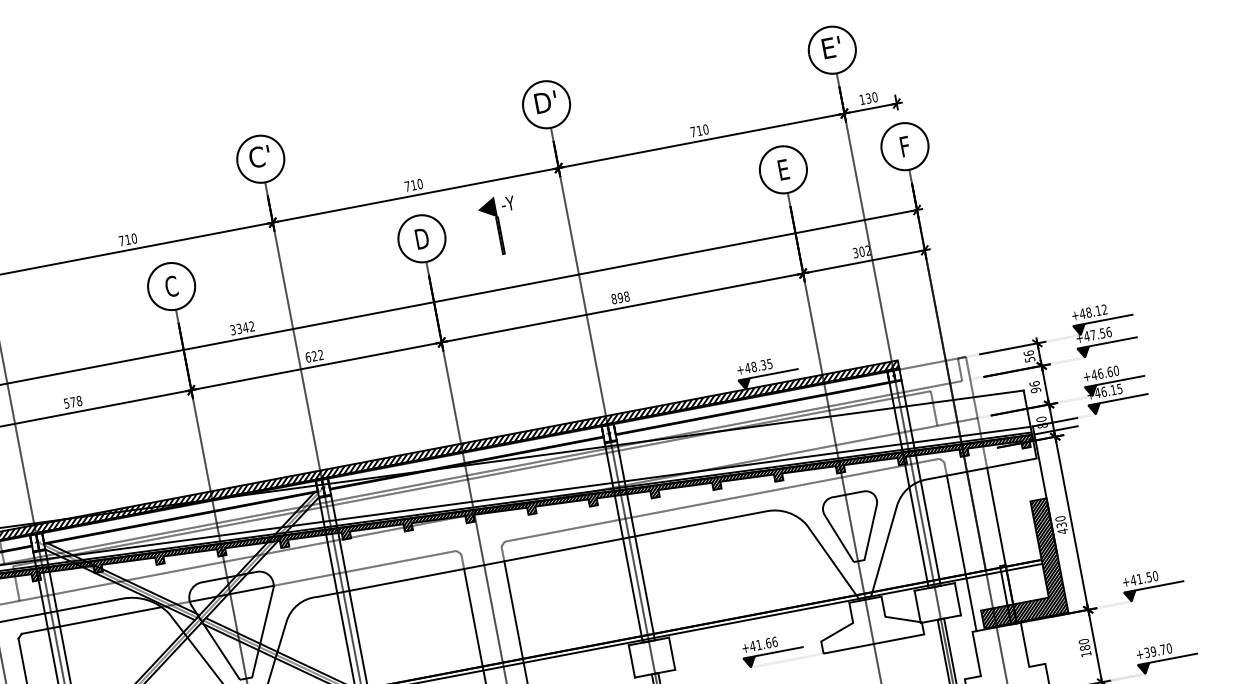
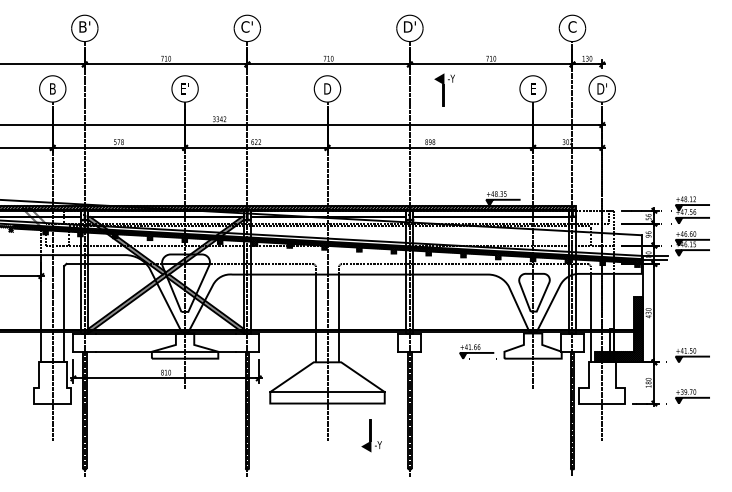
text: (831, 46) -> (572, 26), E' -> C
text: (903, 146) -> (601, 88), F -> D'
part: (499, 225) -> (444, 89), moved
text: (170, 285) -> (184, 88), C -> E'

